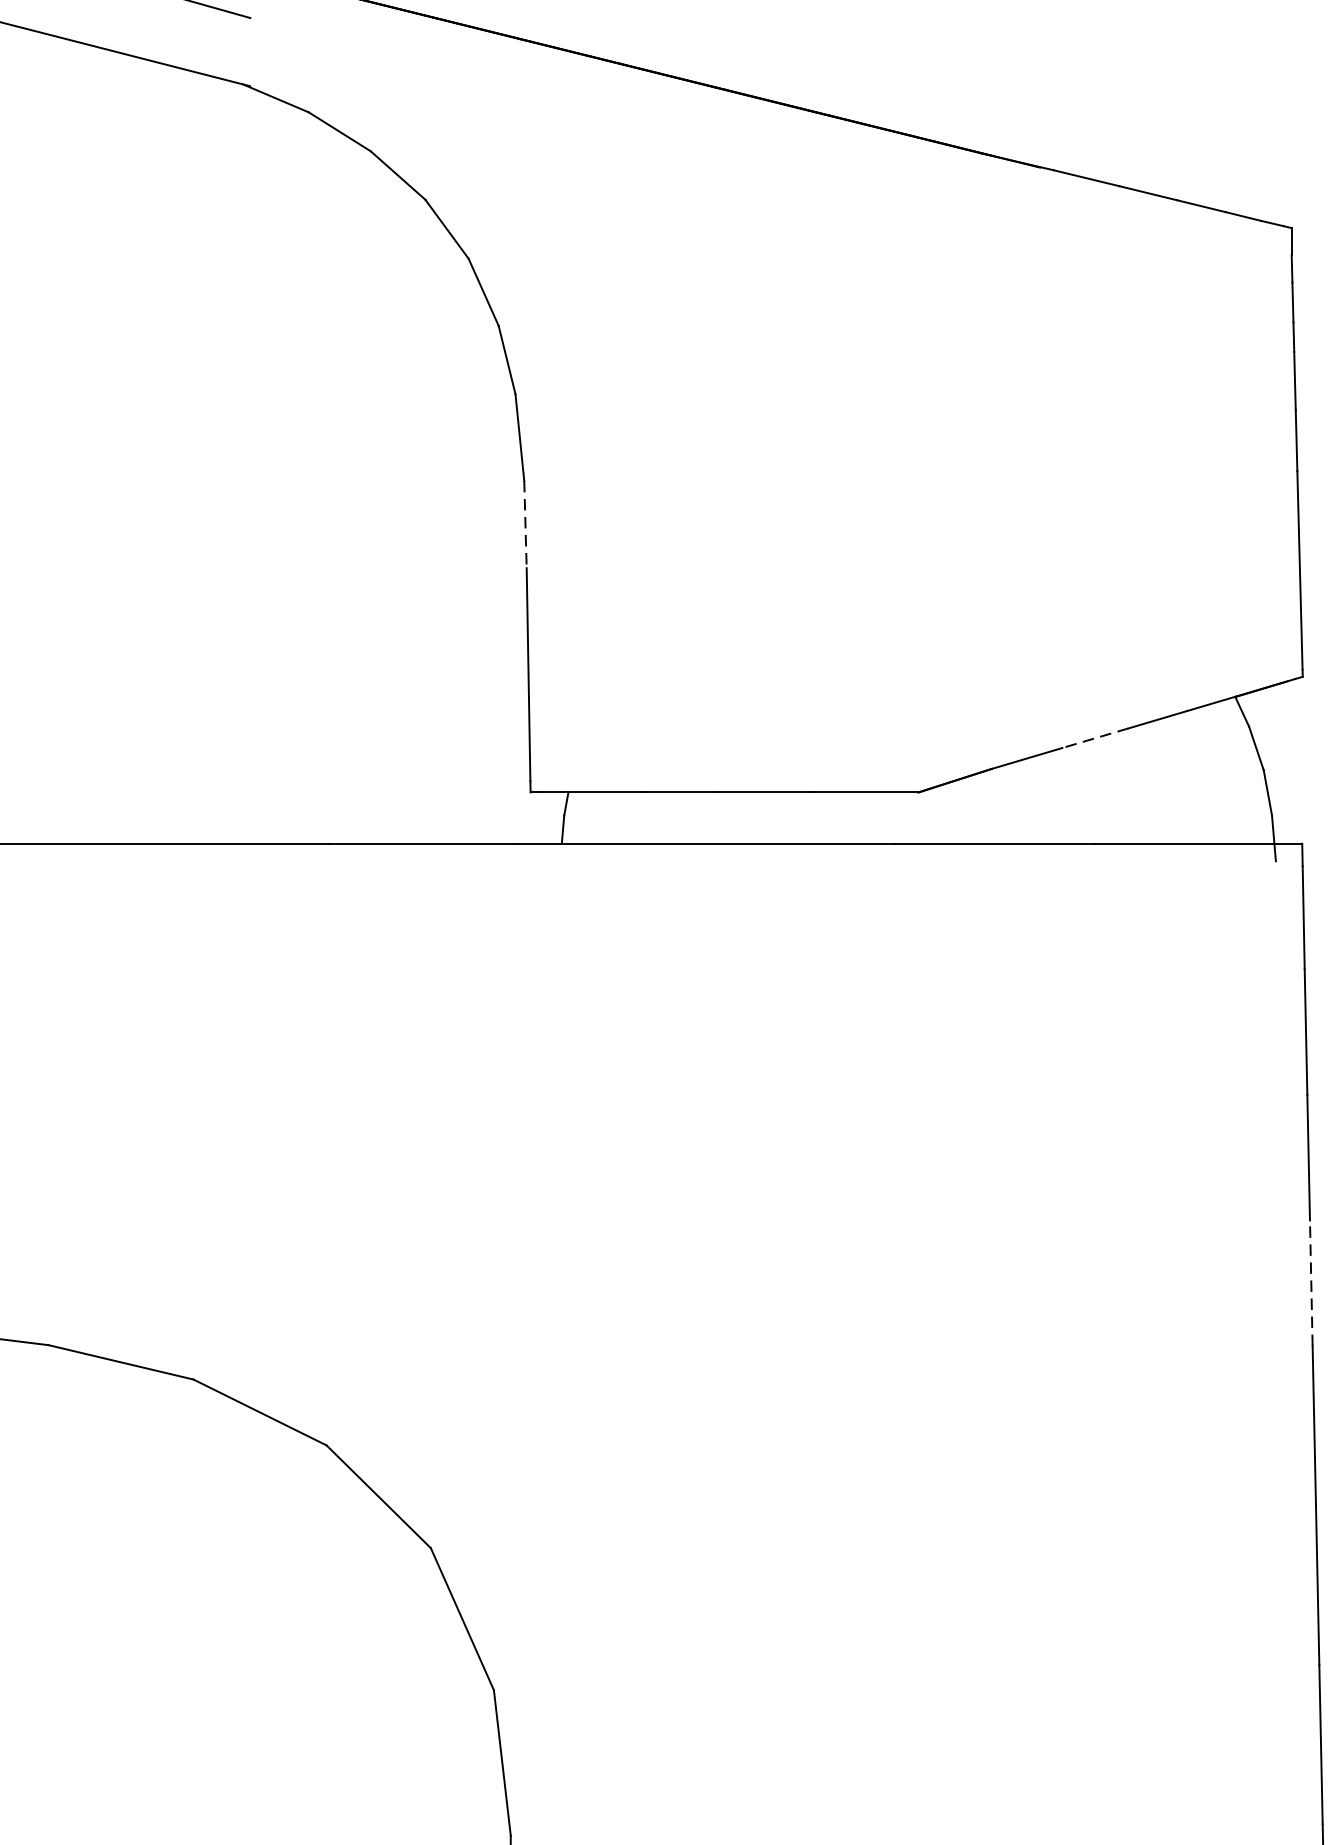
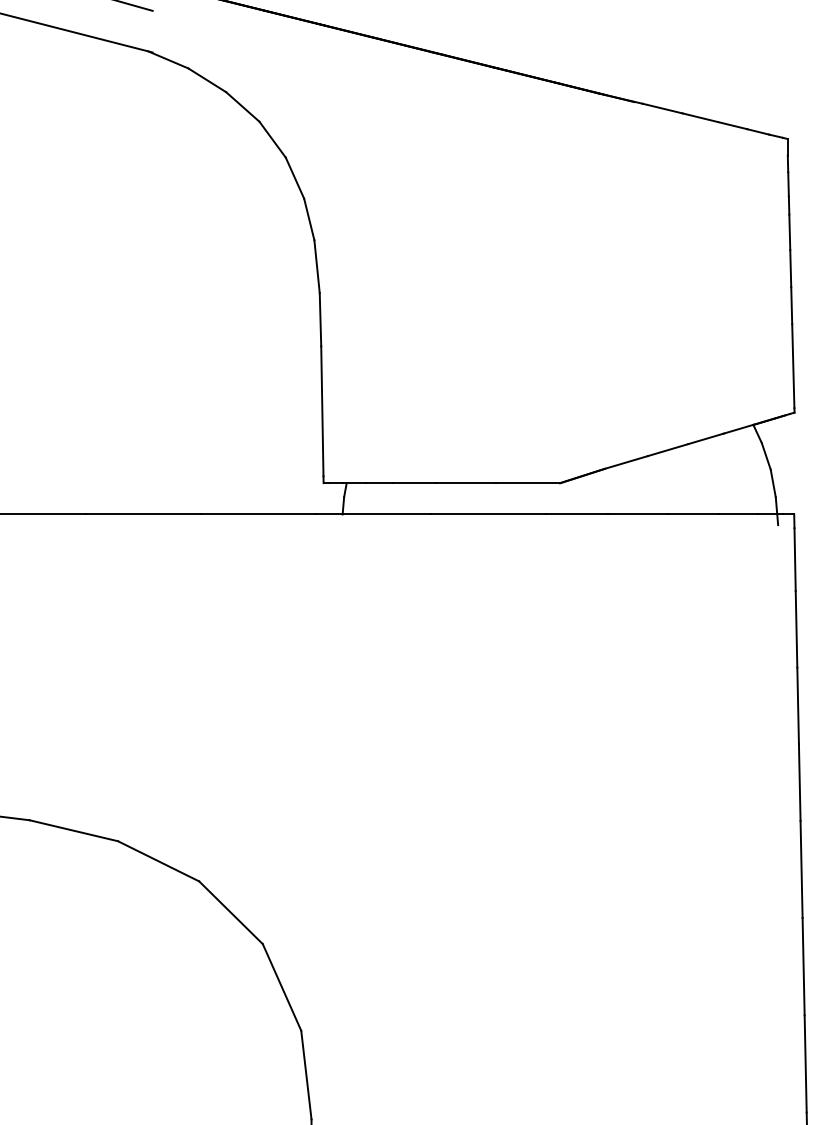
line: (525, 524) -> (320, 319), dashed -> solid
line: (1094, 738) -> (667, 450), dashed -> solid
line: (1310, 1283) -> (799, 782), dashed -> solid

